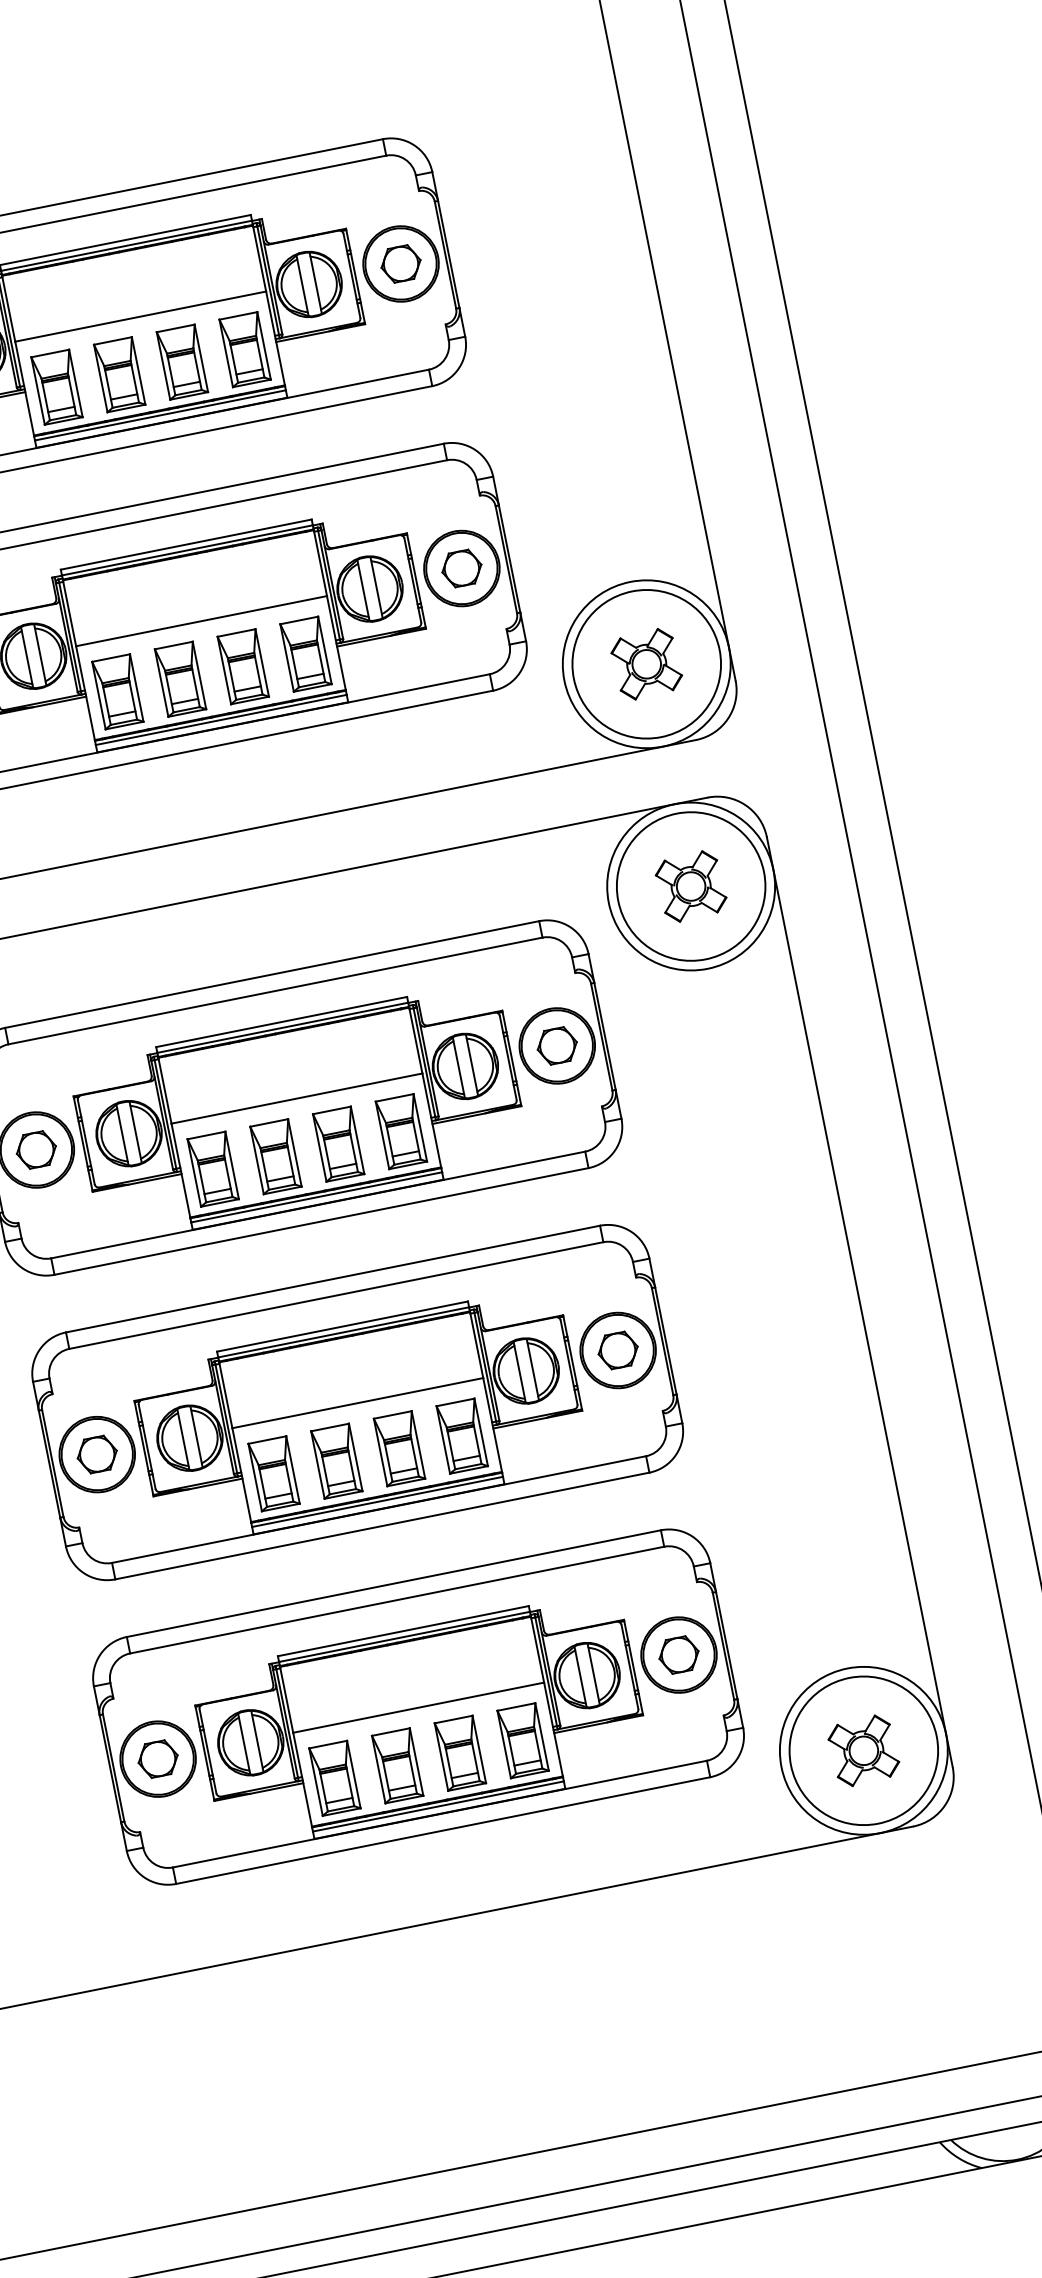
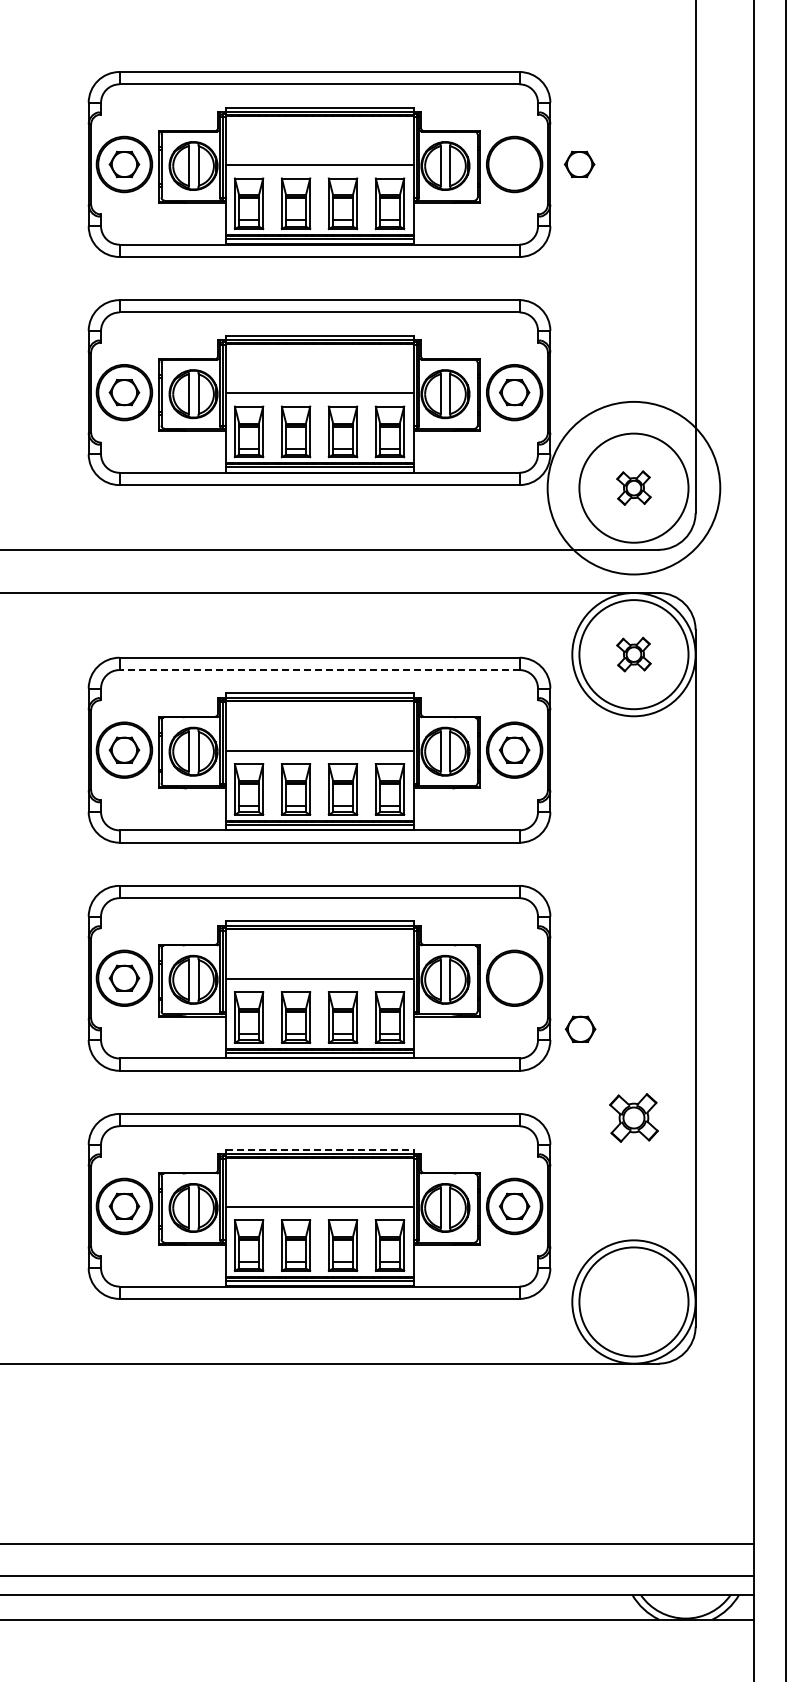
part: (400, 264) -> (579, 164), moved
circle: (645, 663) -> (633, 487), size x1.4
part: (645, 663) -> (633, 487), size x0.7
part: (690, 886) -> (633, 654), size x0.7
line: (275, 991) -> (319, 670), solid -> dashed
part: (617, 1349) -> (580, 1028), moved
line: (403, 1631) -> (319, 1149), solid -> dashed
part: (863, 1750) -> (633, 1117), moved

